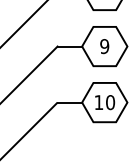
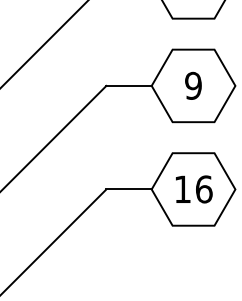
text: (110, 102) -> (204, 189), 10 -> 16

